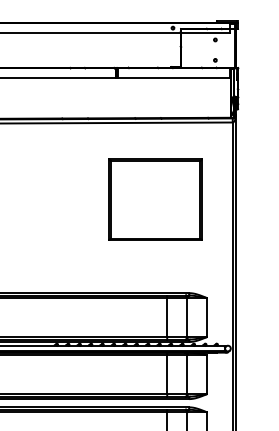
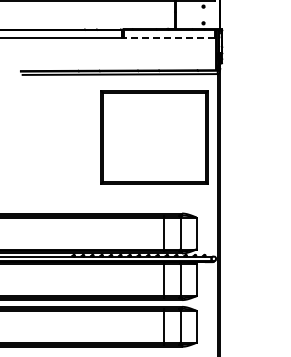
line: (172, 77) -> (168, 37), solid -> dashed
part: (155, 198) -> (154, 136), size x1.4

